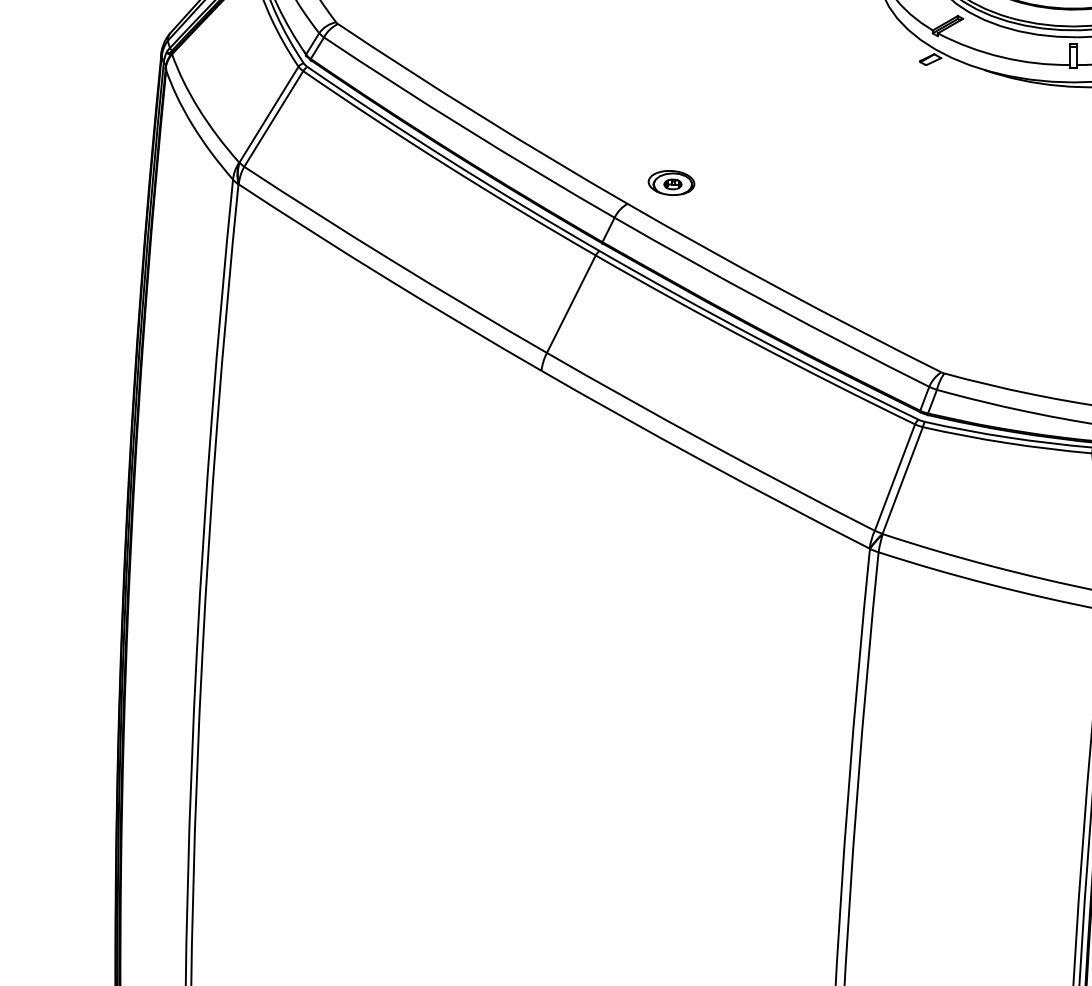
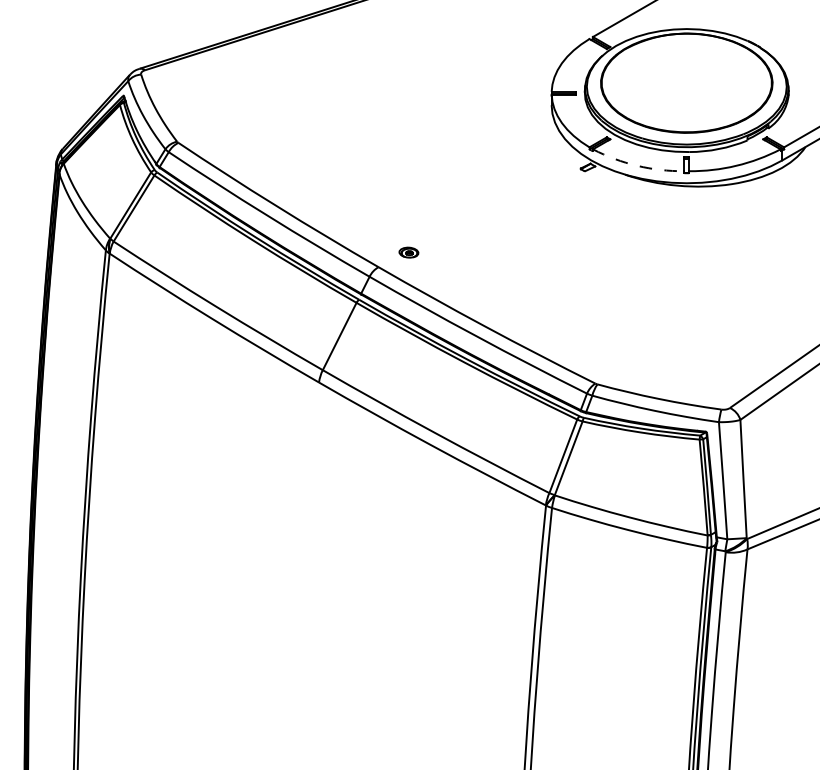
arc: (1002, 56) -> (637, 165), solid -> dashed
part: (670, 182) -> (408, 252), size x0.6

